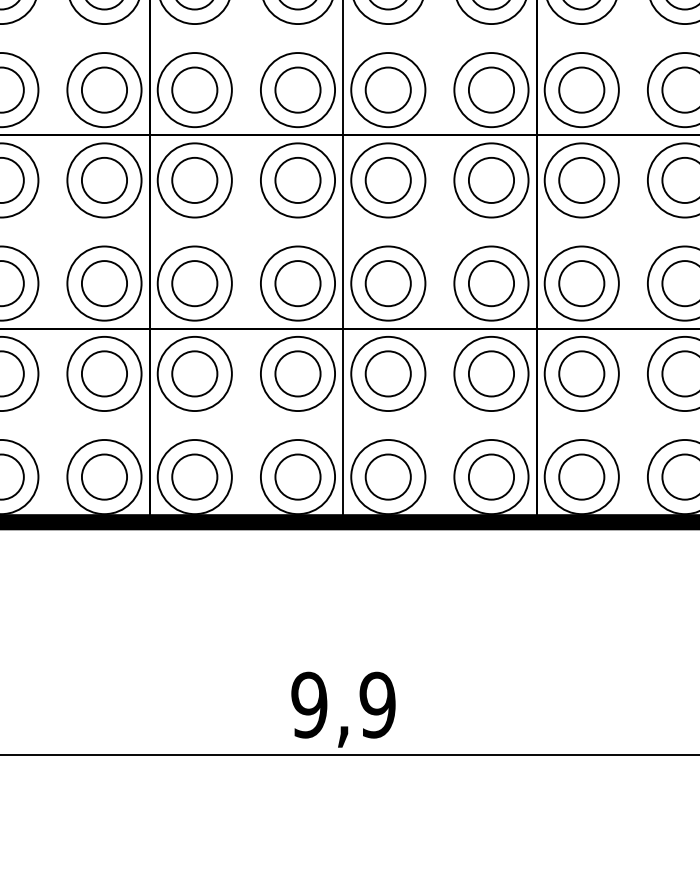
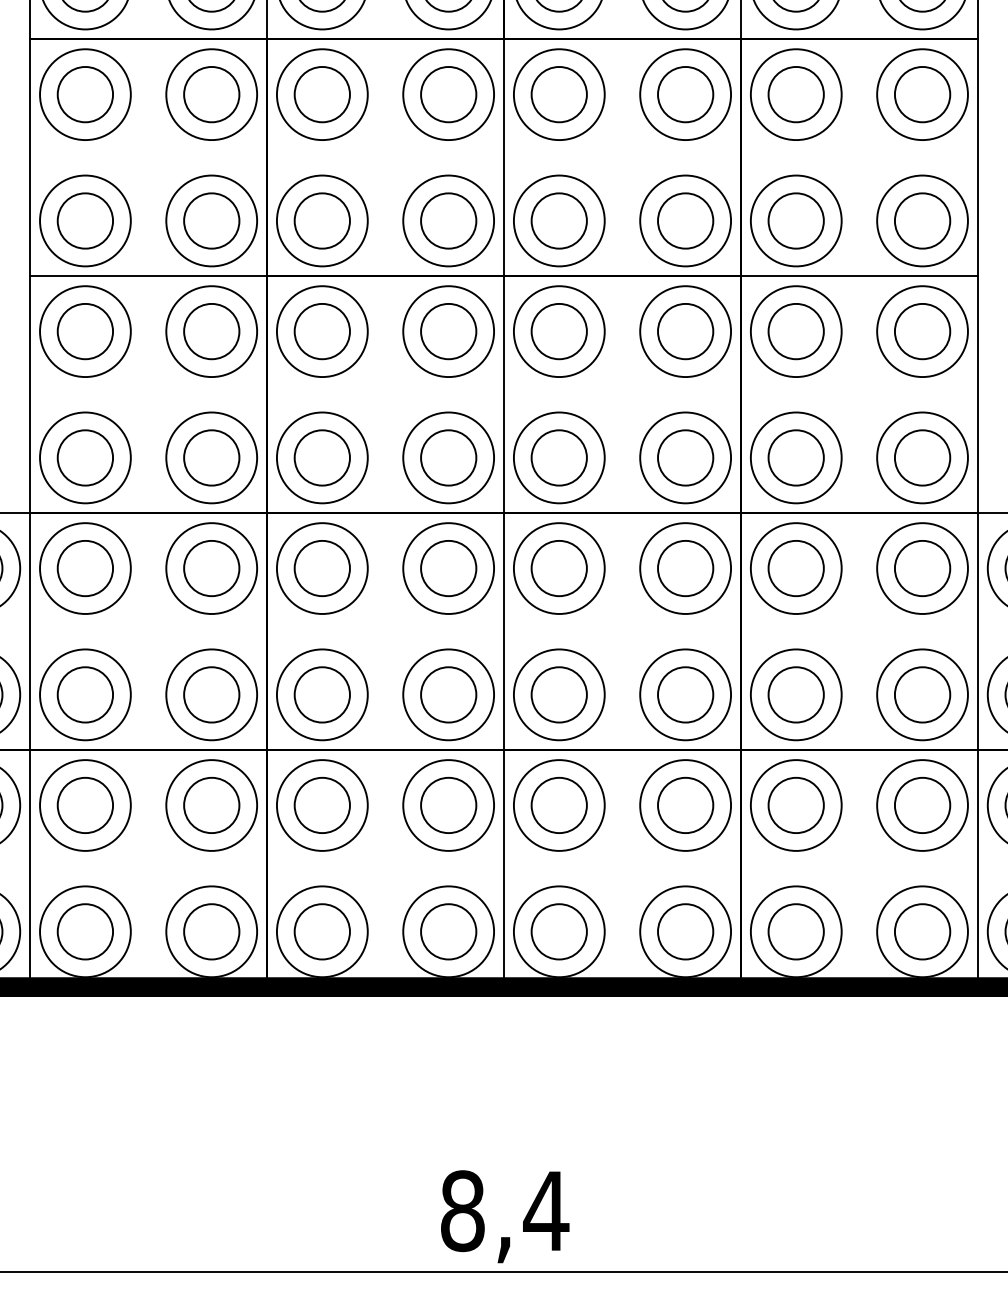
text: (343, 705) -> (504, 1211), 9,9 -> 8,4

